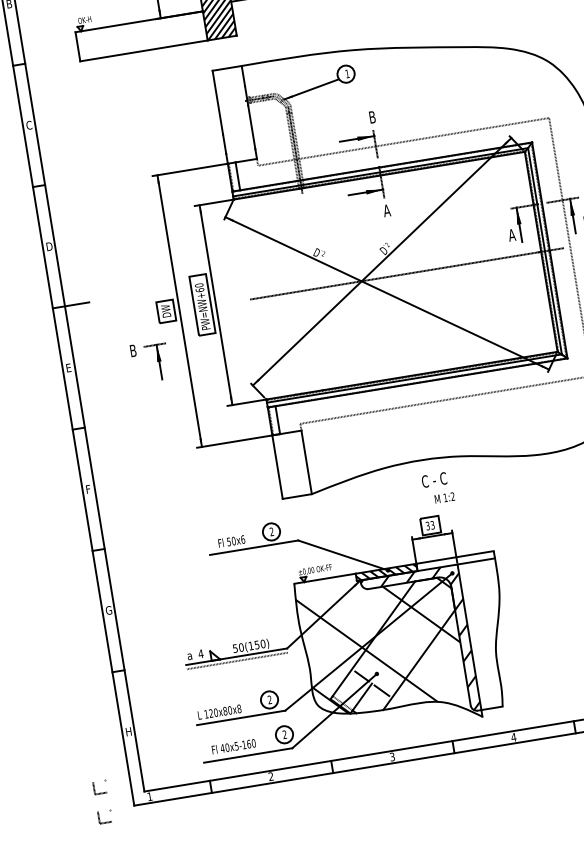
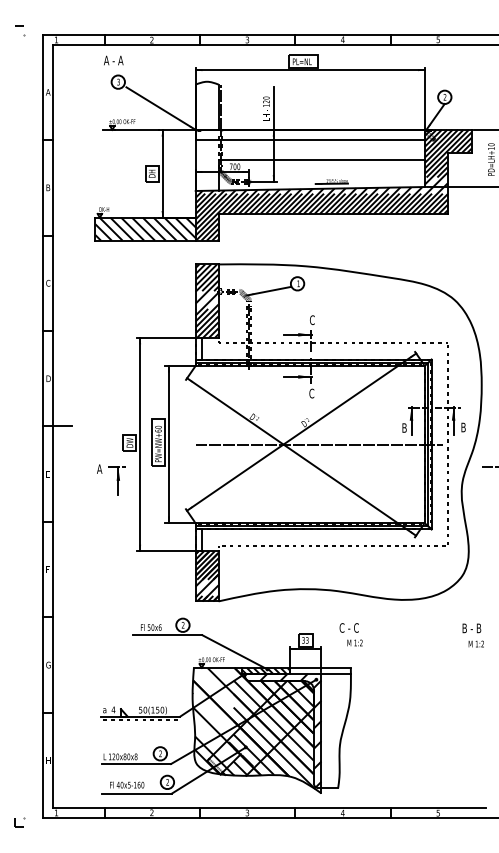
hatch: (141, 35) -> (145, 228), added
hatch: (233, 114) -> (206, 300), added
text: (372, 117) -> (312, 320), B -> C
text: (386, 210) -> (311, 393), A -> C
text: (511, 234) -> (404, 427), A -> B
text: (132, 350) -> (99, 468), B -> A
hatch: (291, 465) -> (206, 576), added
text: (437, 488) -> (350, 634), moved
hatch: (382, 648) -> (253, 728), added
part: (100, 787) -> (19, 799), removed

